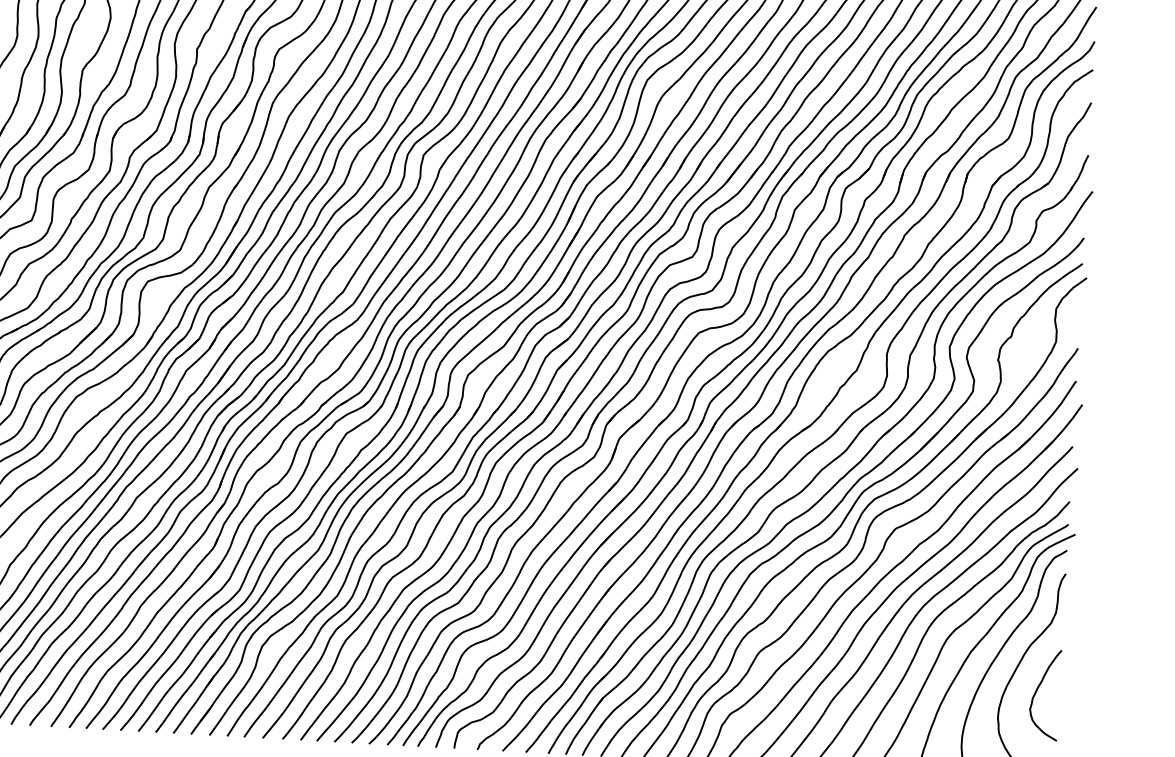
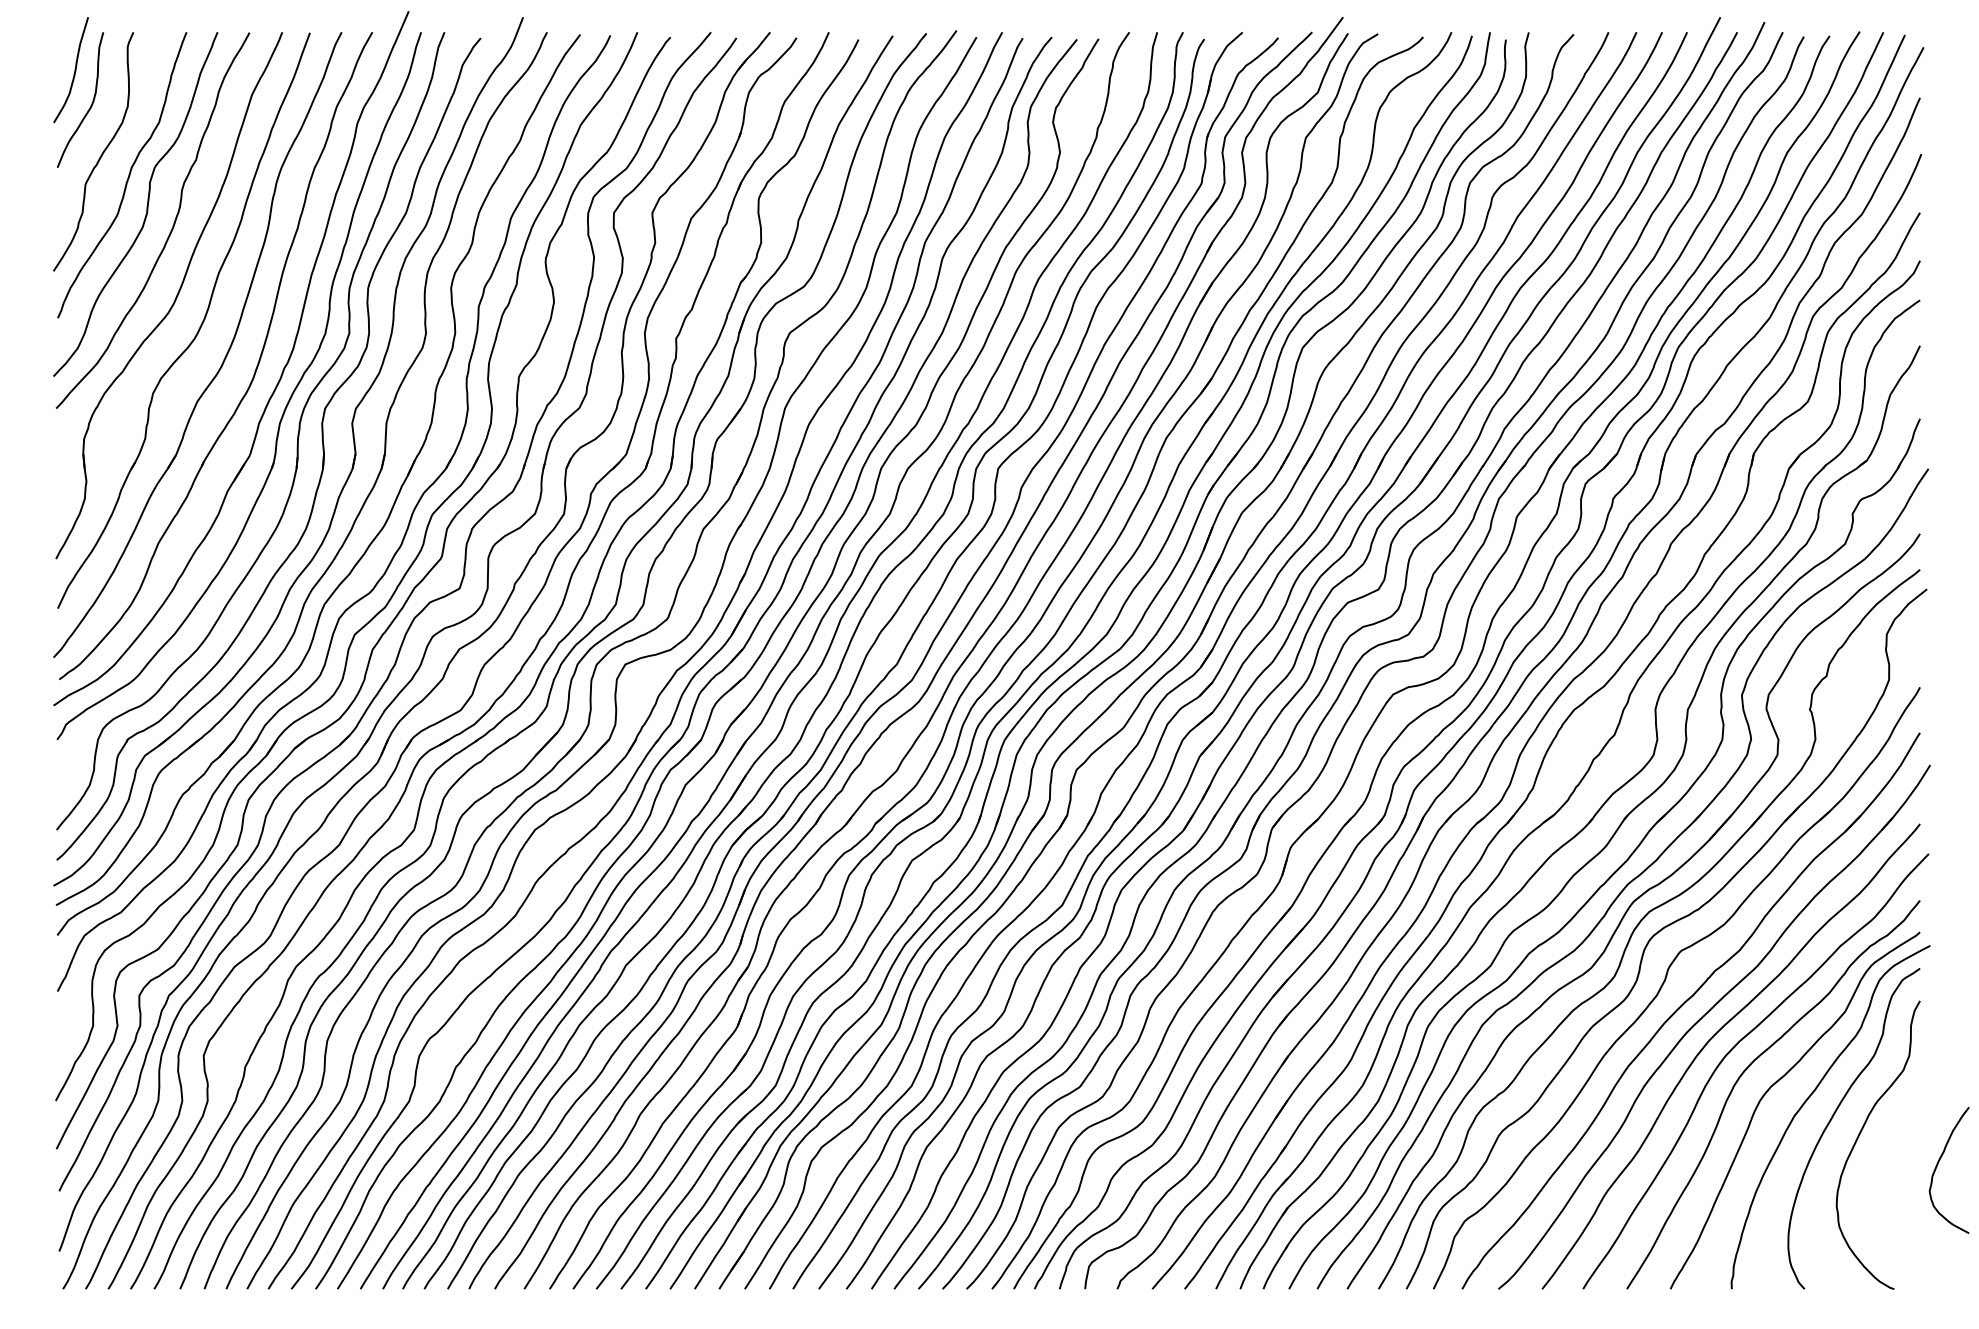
curve: (1036, 692) -> (1937, 1167), moved

